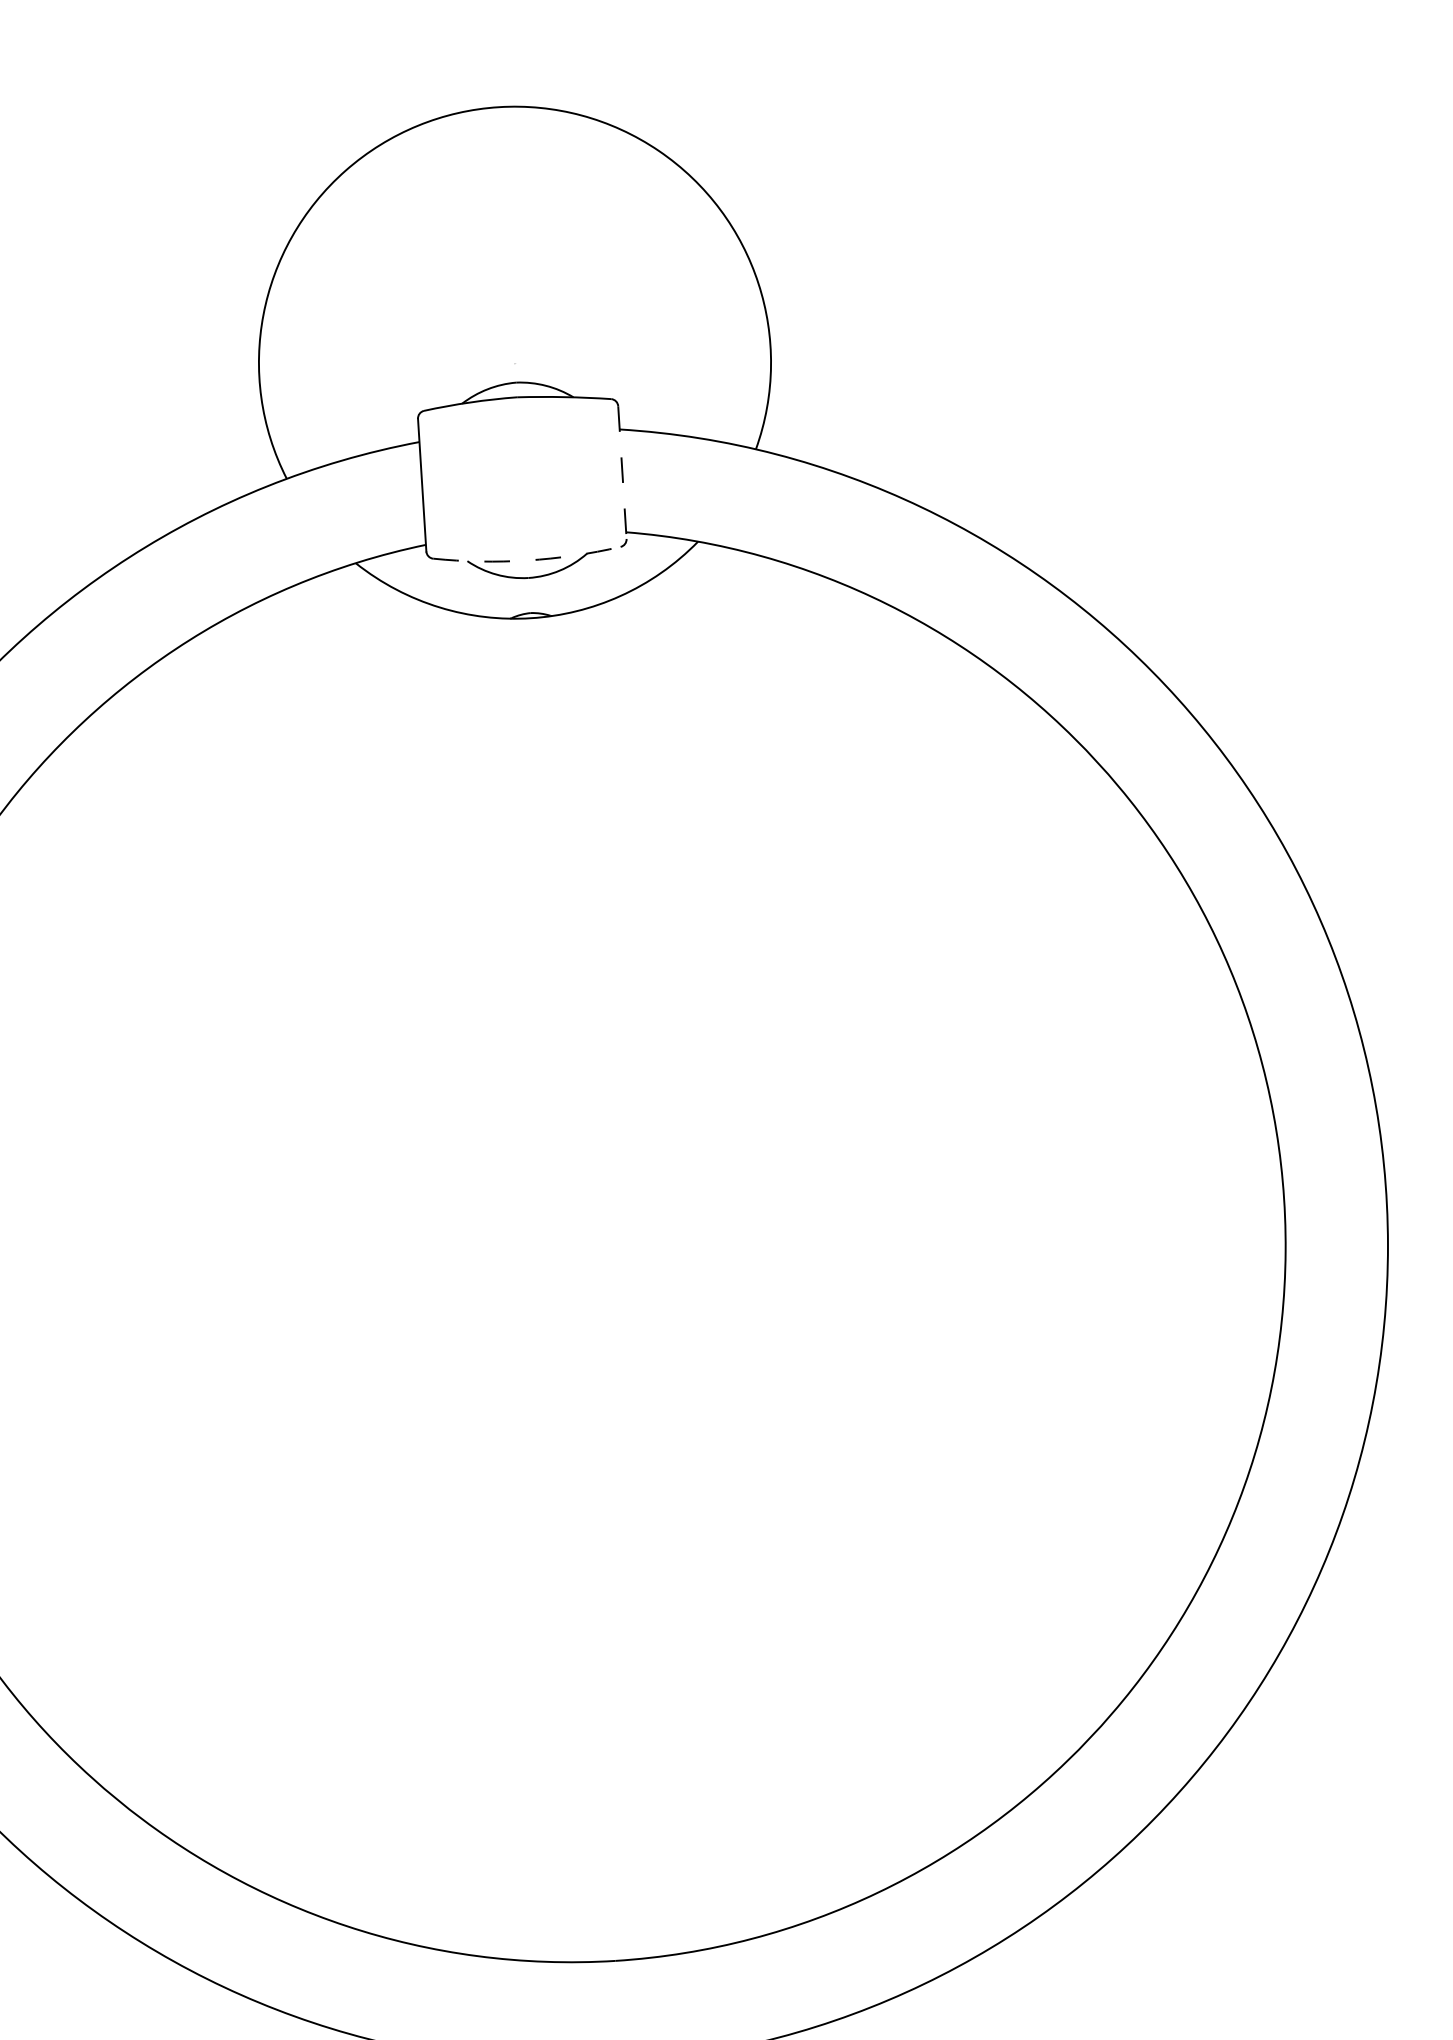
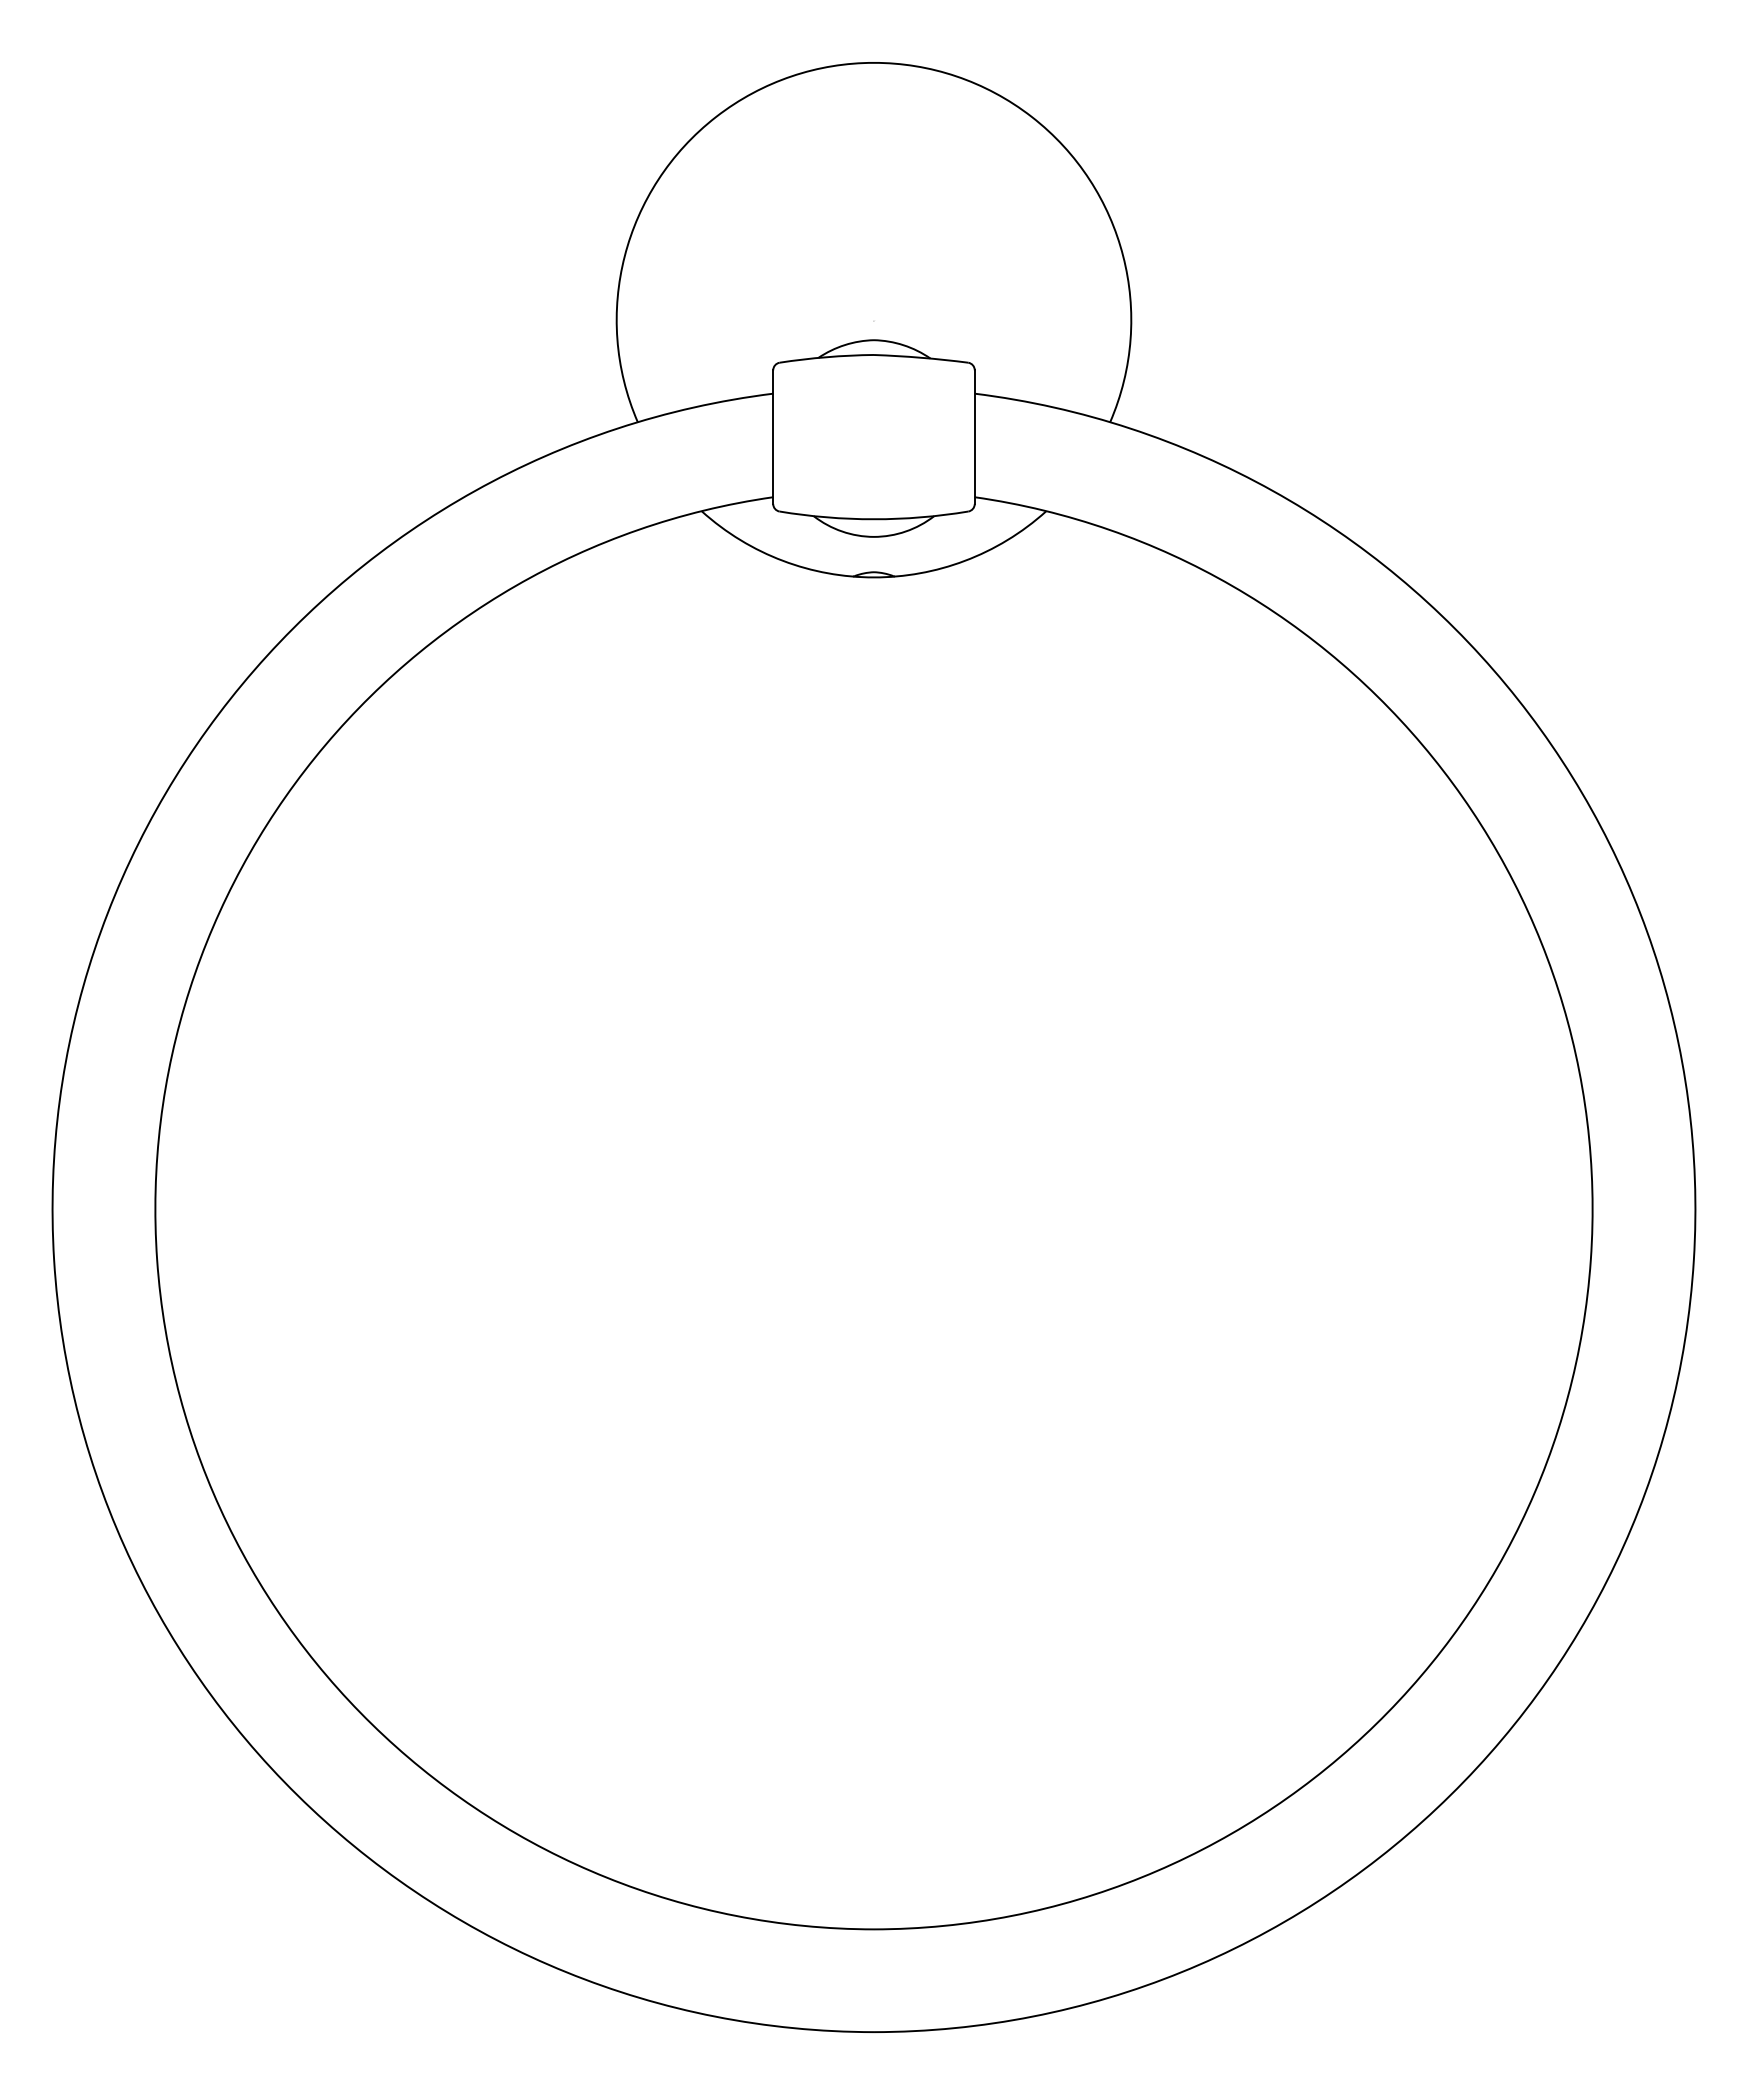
line: (622, 472) -> (974, 437), dashed -> solid
arc: (527, 560) -> (874, 519), dashed -> solid

